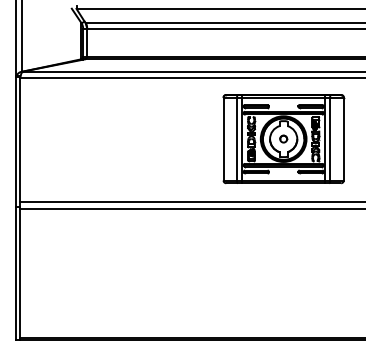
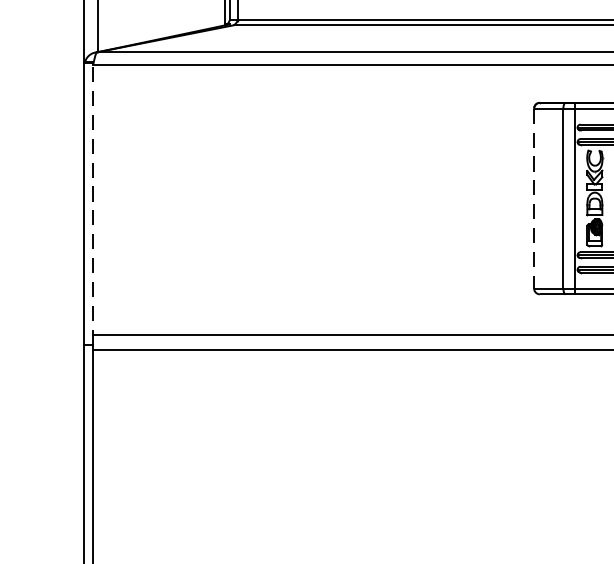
line: (223, 139) -> (534, 199), solid -> dashed
line: (20, 141) -> (93, 203), solid -> dashed

